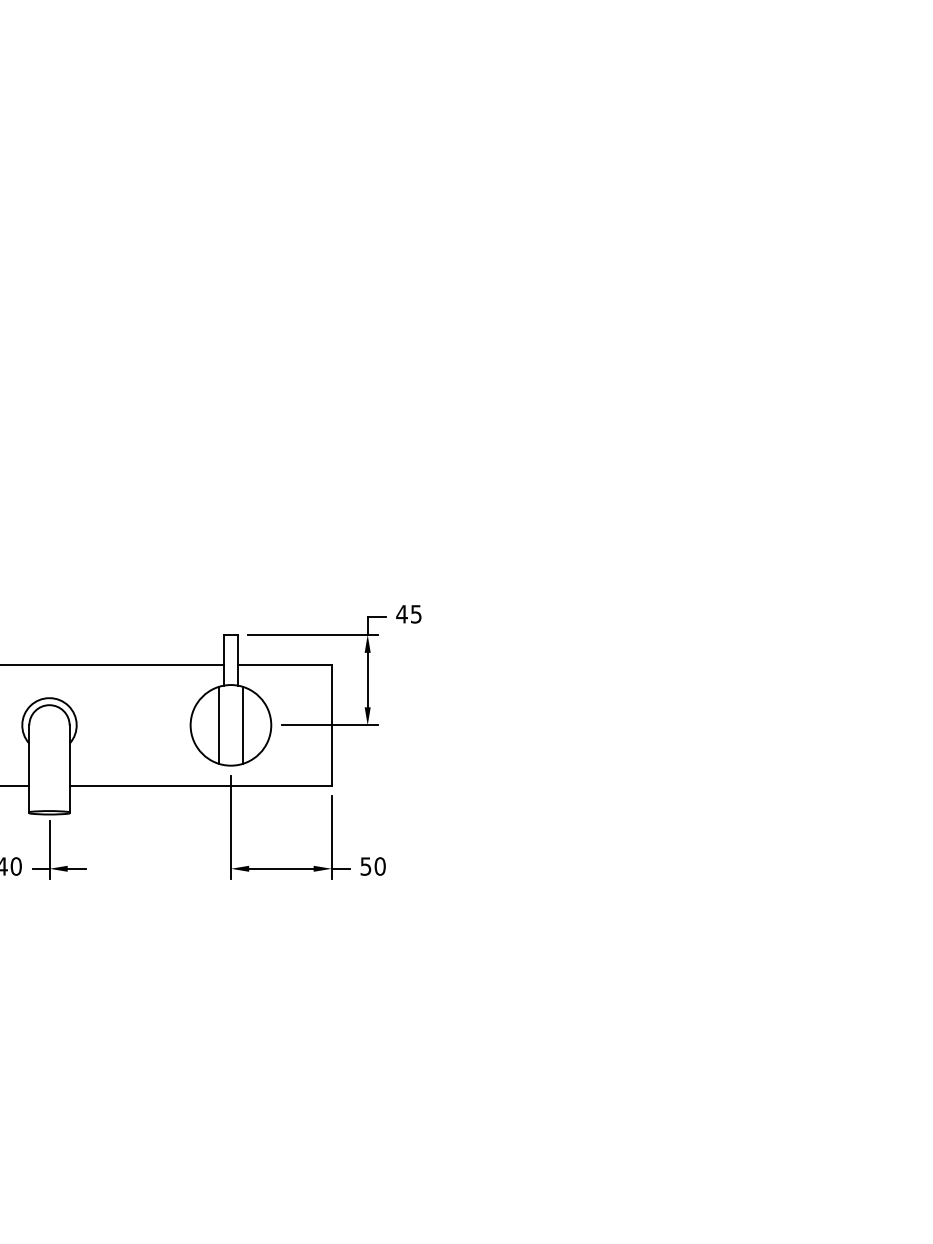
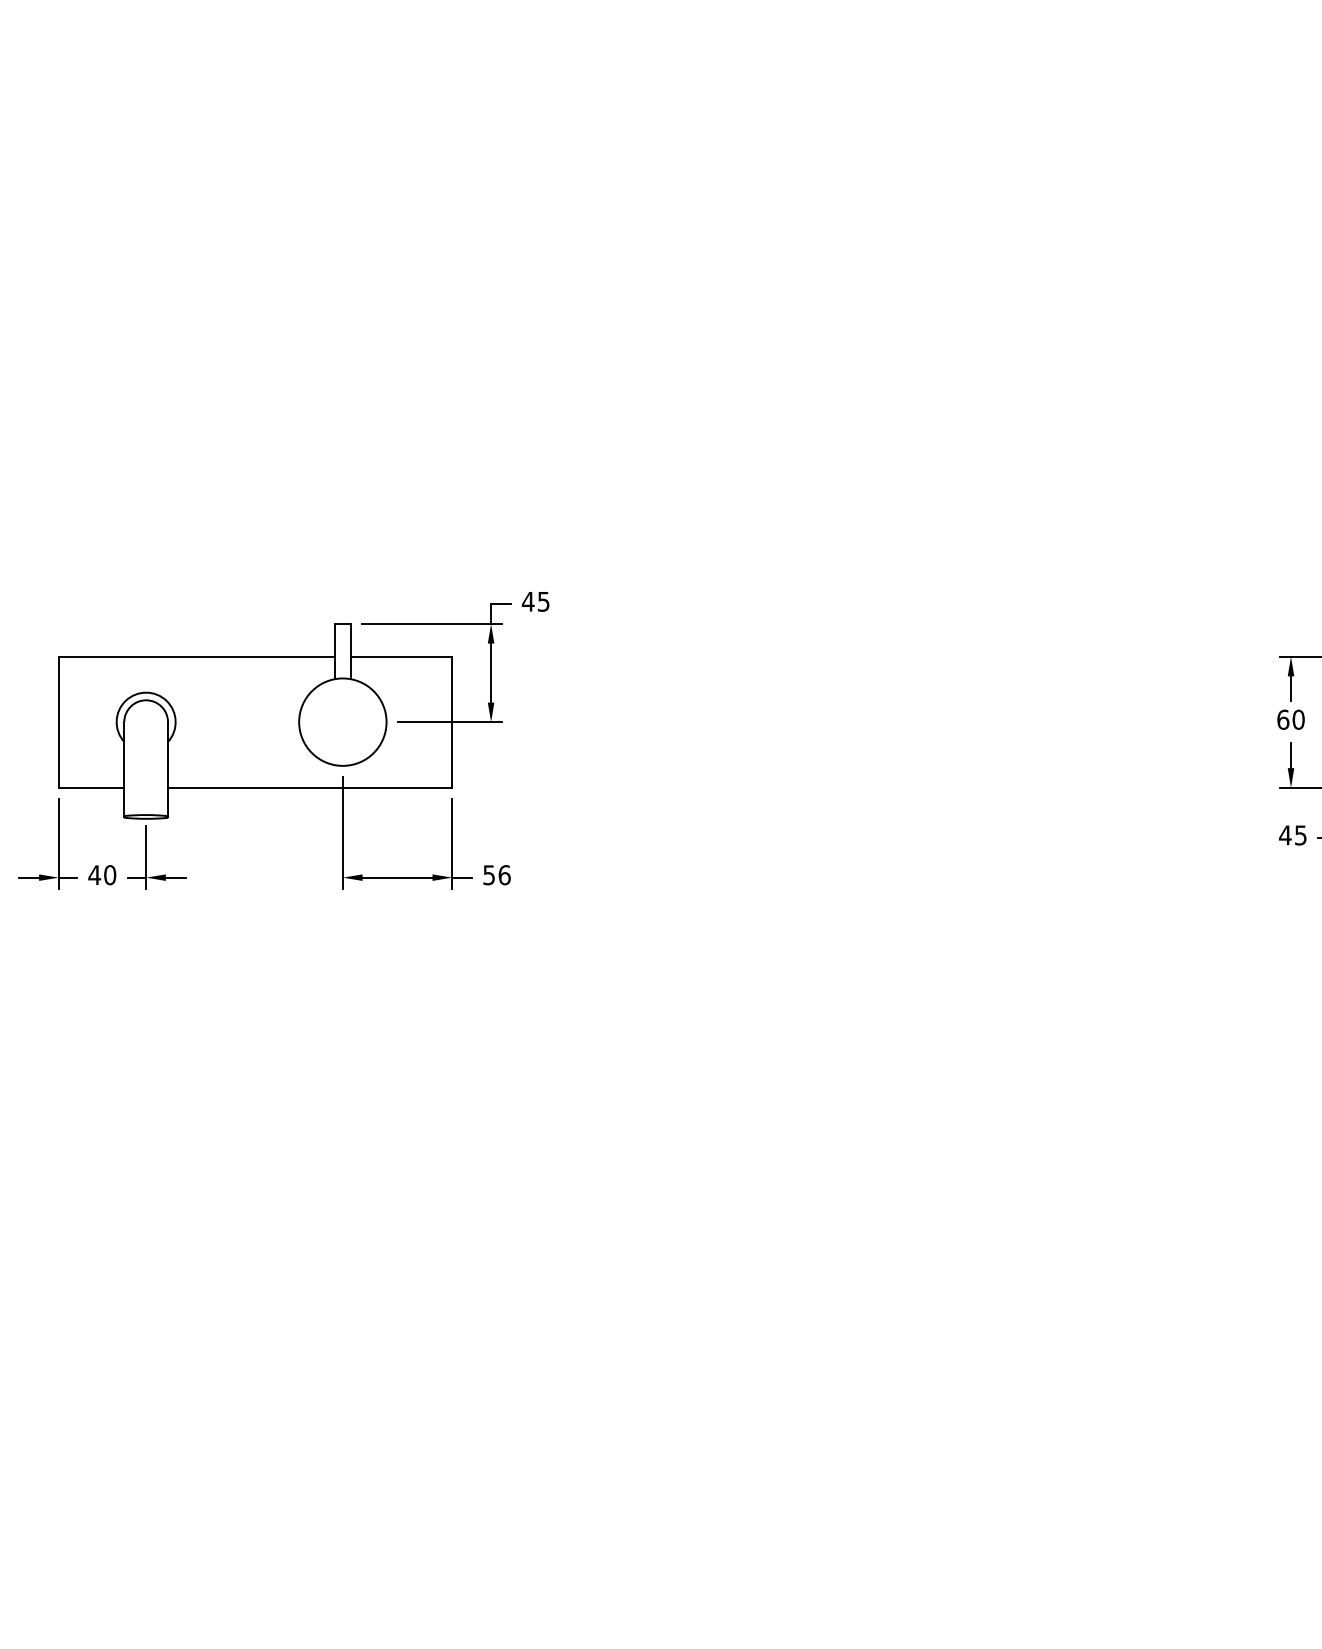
line: (218, 724) -> (329, 721), removed
line: (242, 724) -> (355, 721), removed
text: (380, 866) -> (504, 875), 50 -> 56

